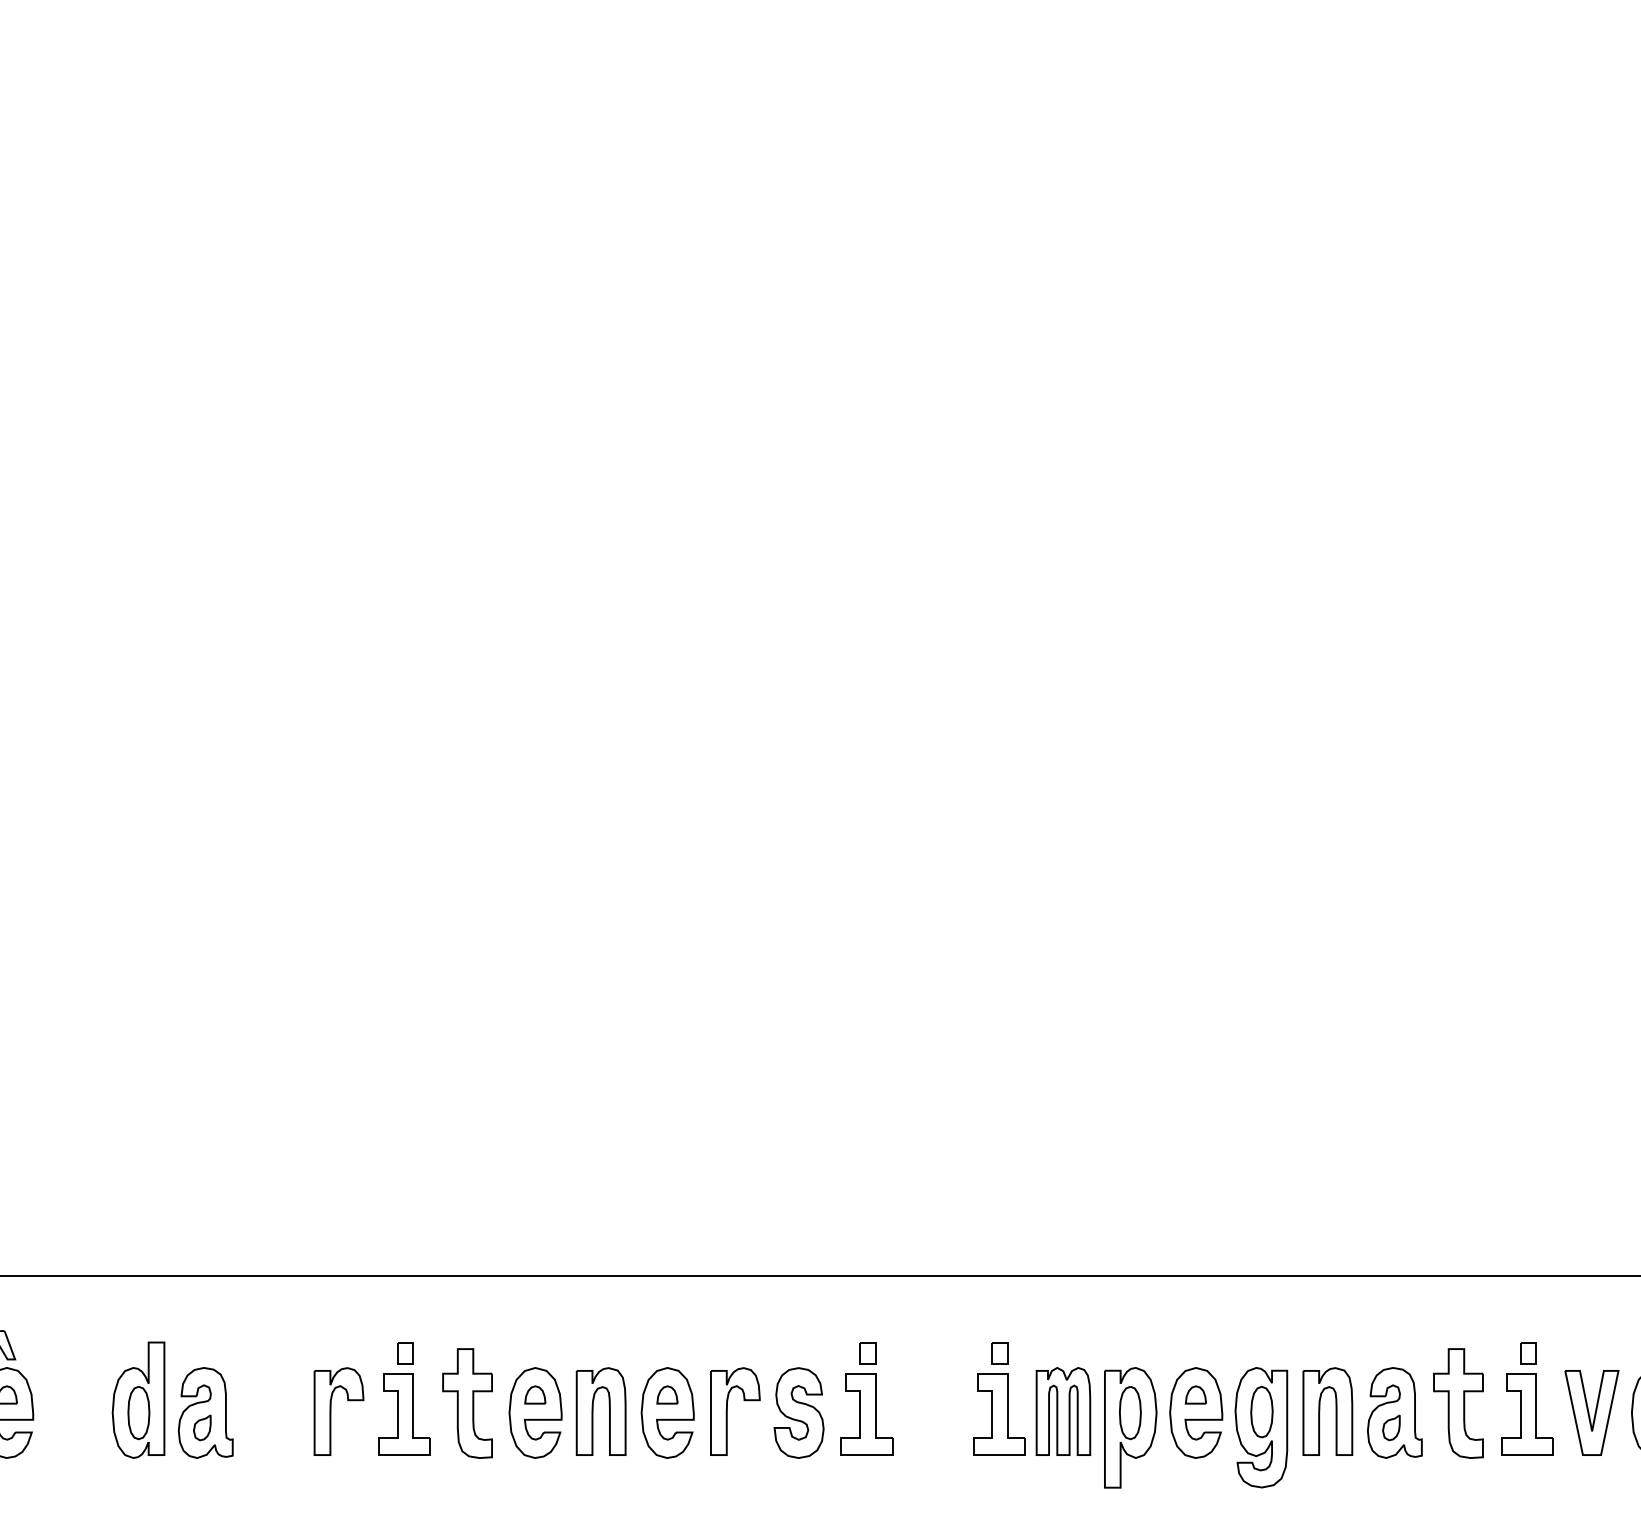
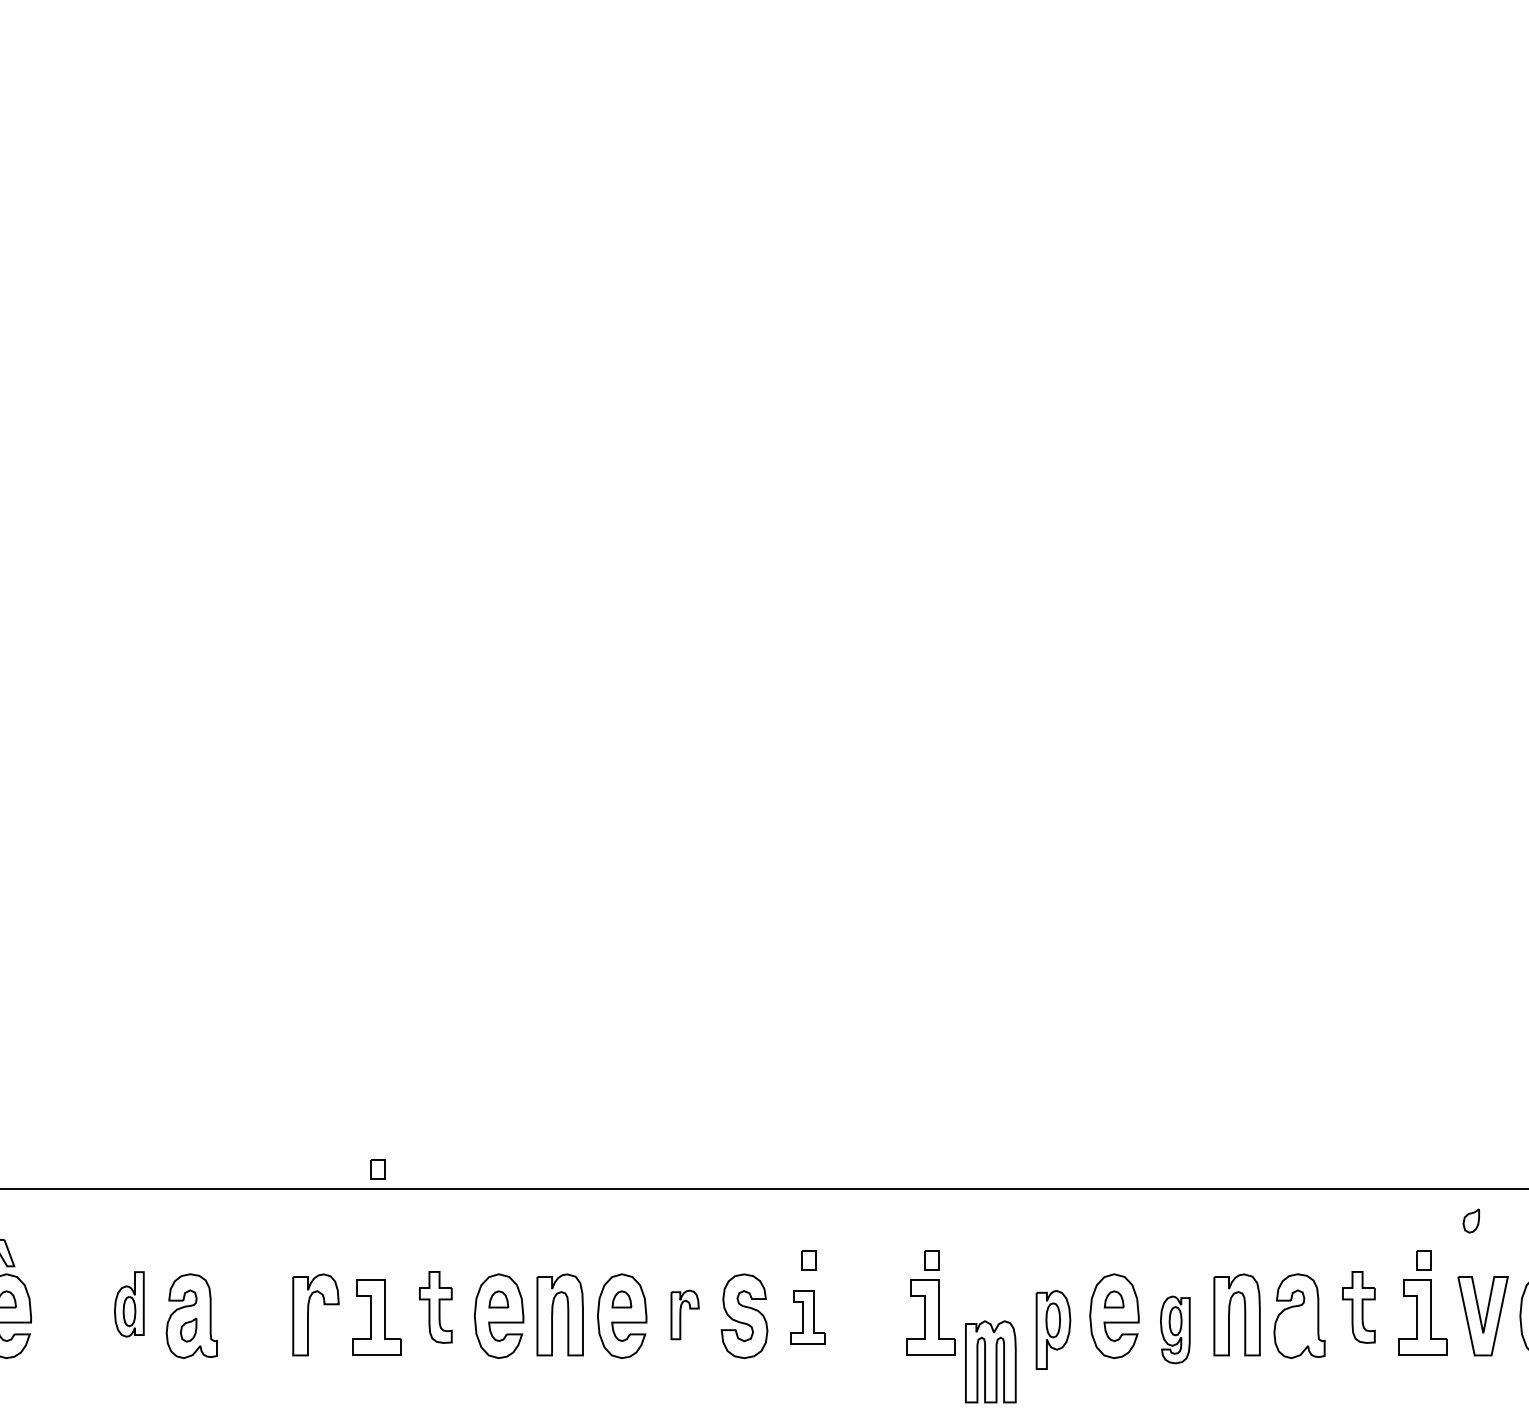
part: (405, 1353) -> (377, 1169), moved
part: (138, 1400) -> (129, 1304), size x0.6
part: (467, 1403) -> (435, 1307), size x0.7
part: (1458, 1403) -> (1358, 1307), size x0.7
part: (734, 1411) -> (684, 1314), size x0.6
part: (1063, 1411) -> (990, 1361), moved
part: (866, 1414) -> (807, 1317), size x0.7
part: (1130, 1427) -> (1053, 1329), size x0.7
part: (1261, 1427) -> (1175, 1329), size x0.6
part: (1390, 1427) -> (1470, 1220), moved

